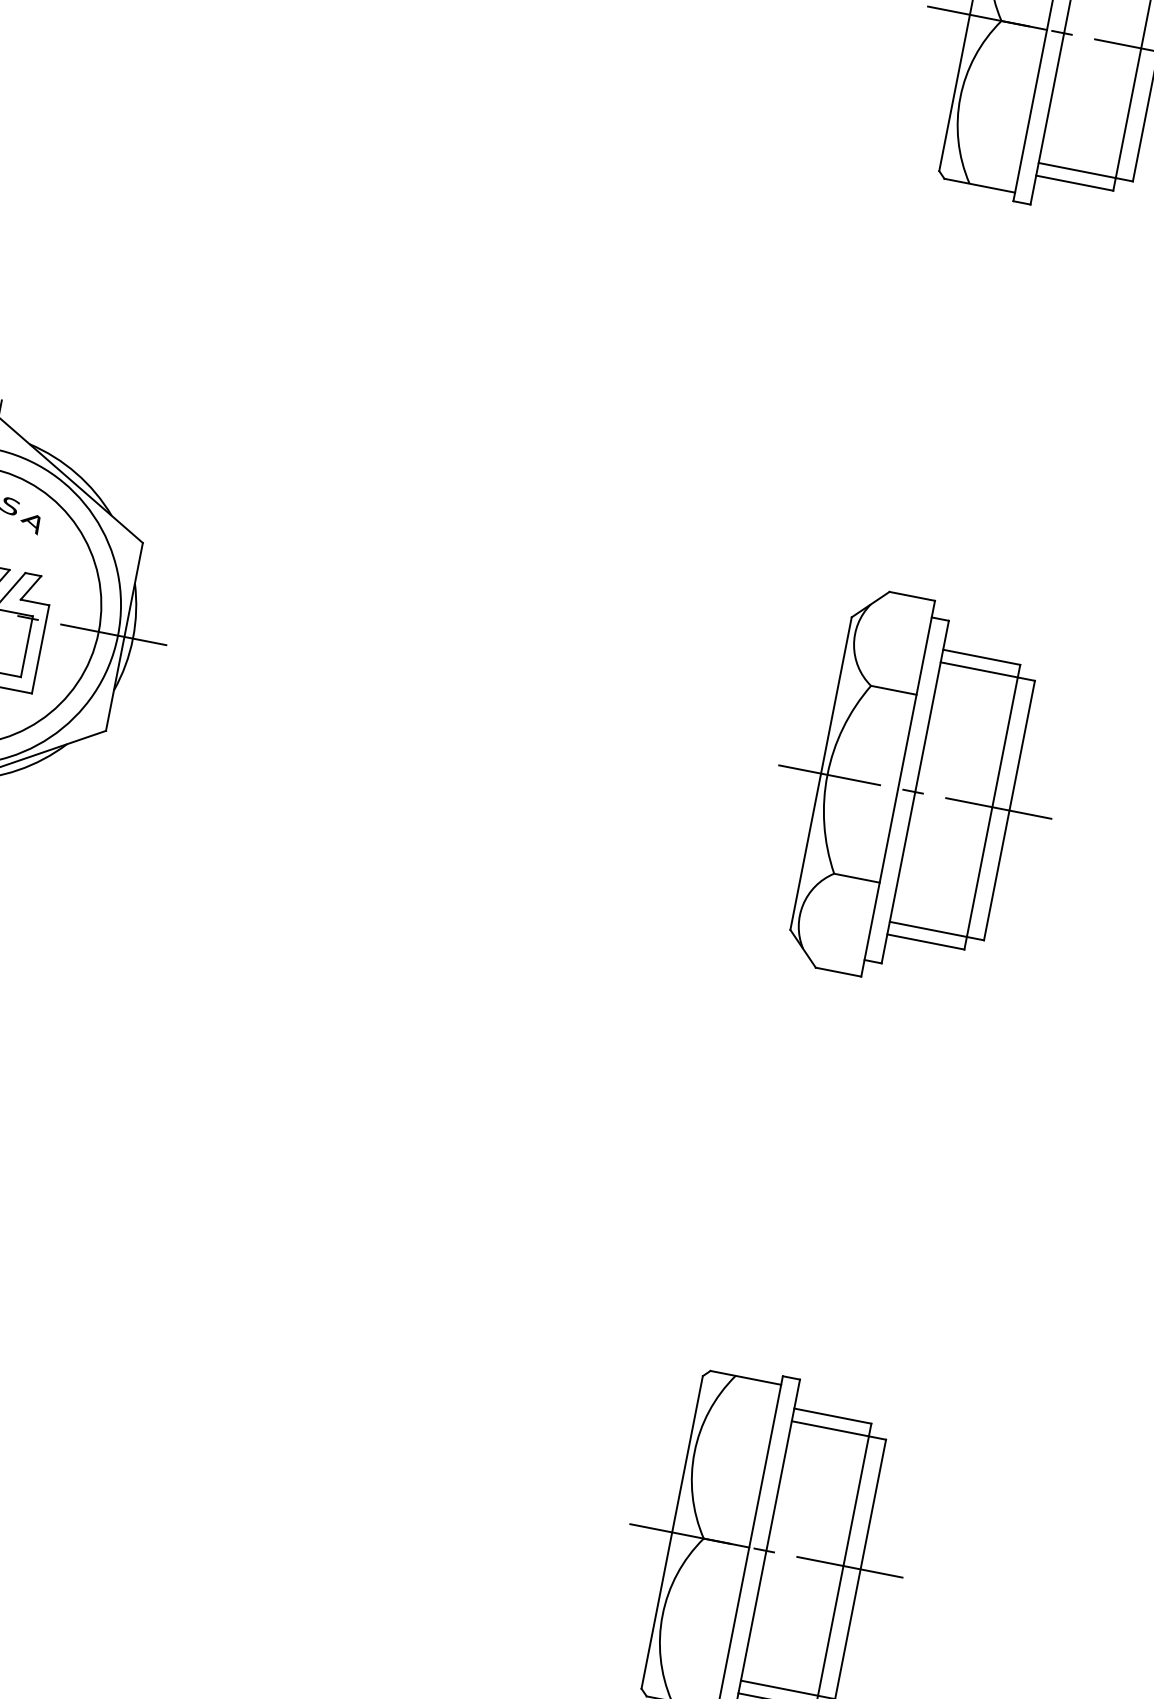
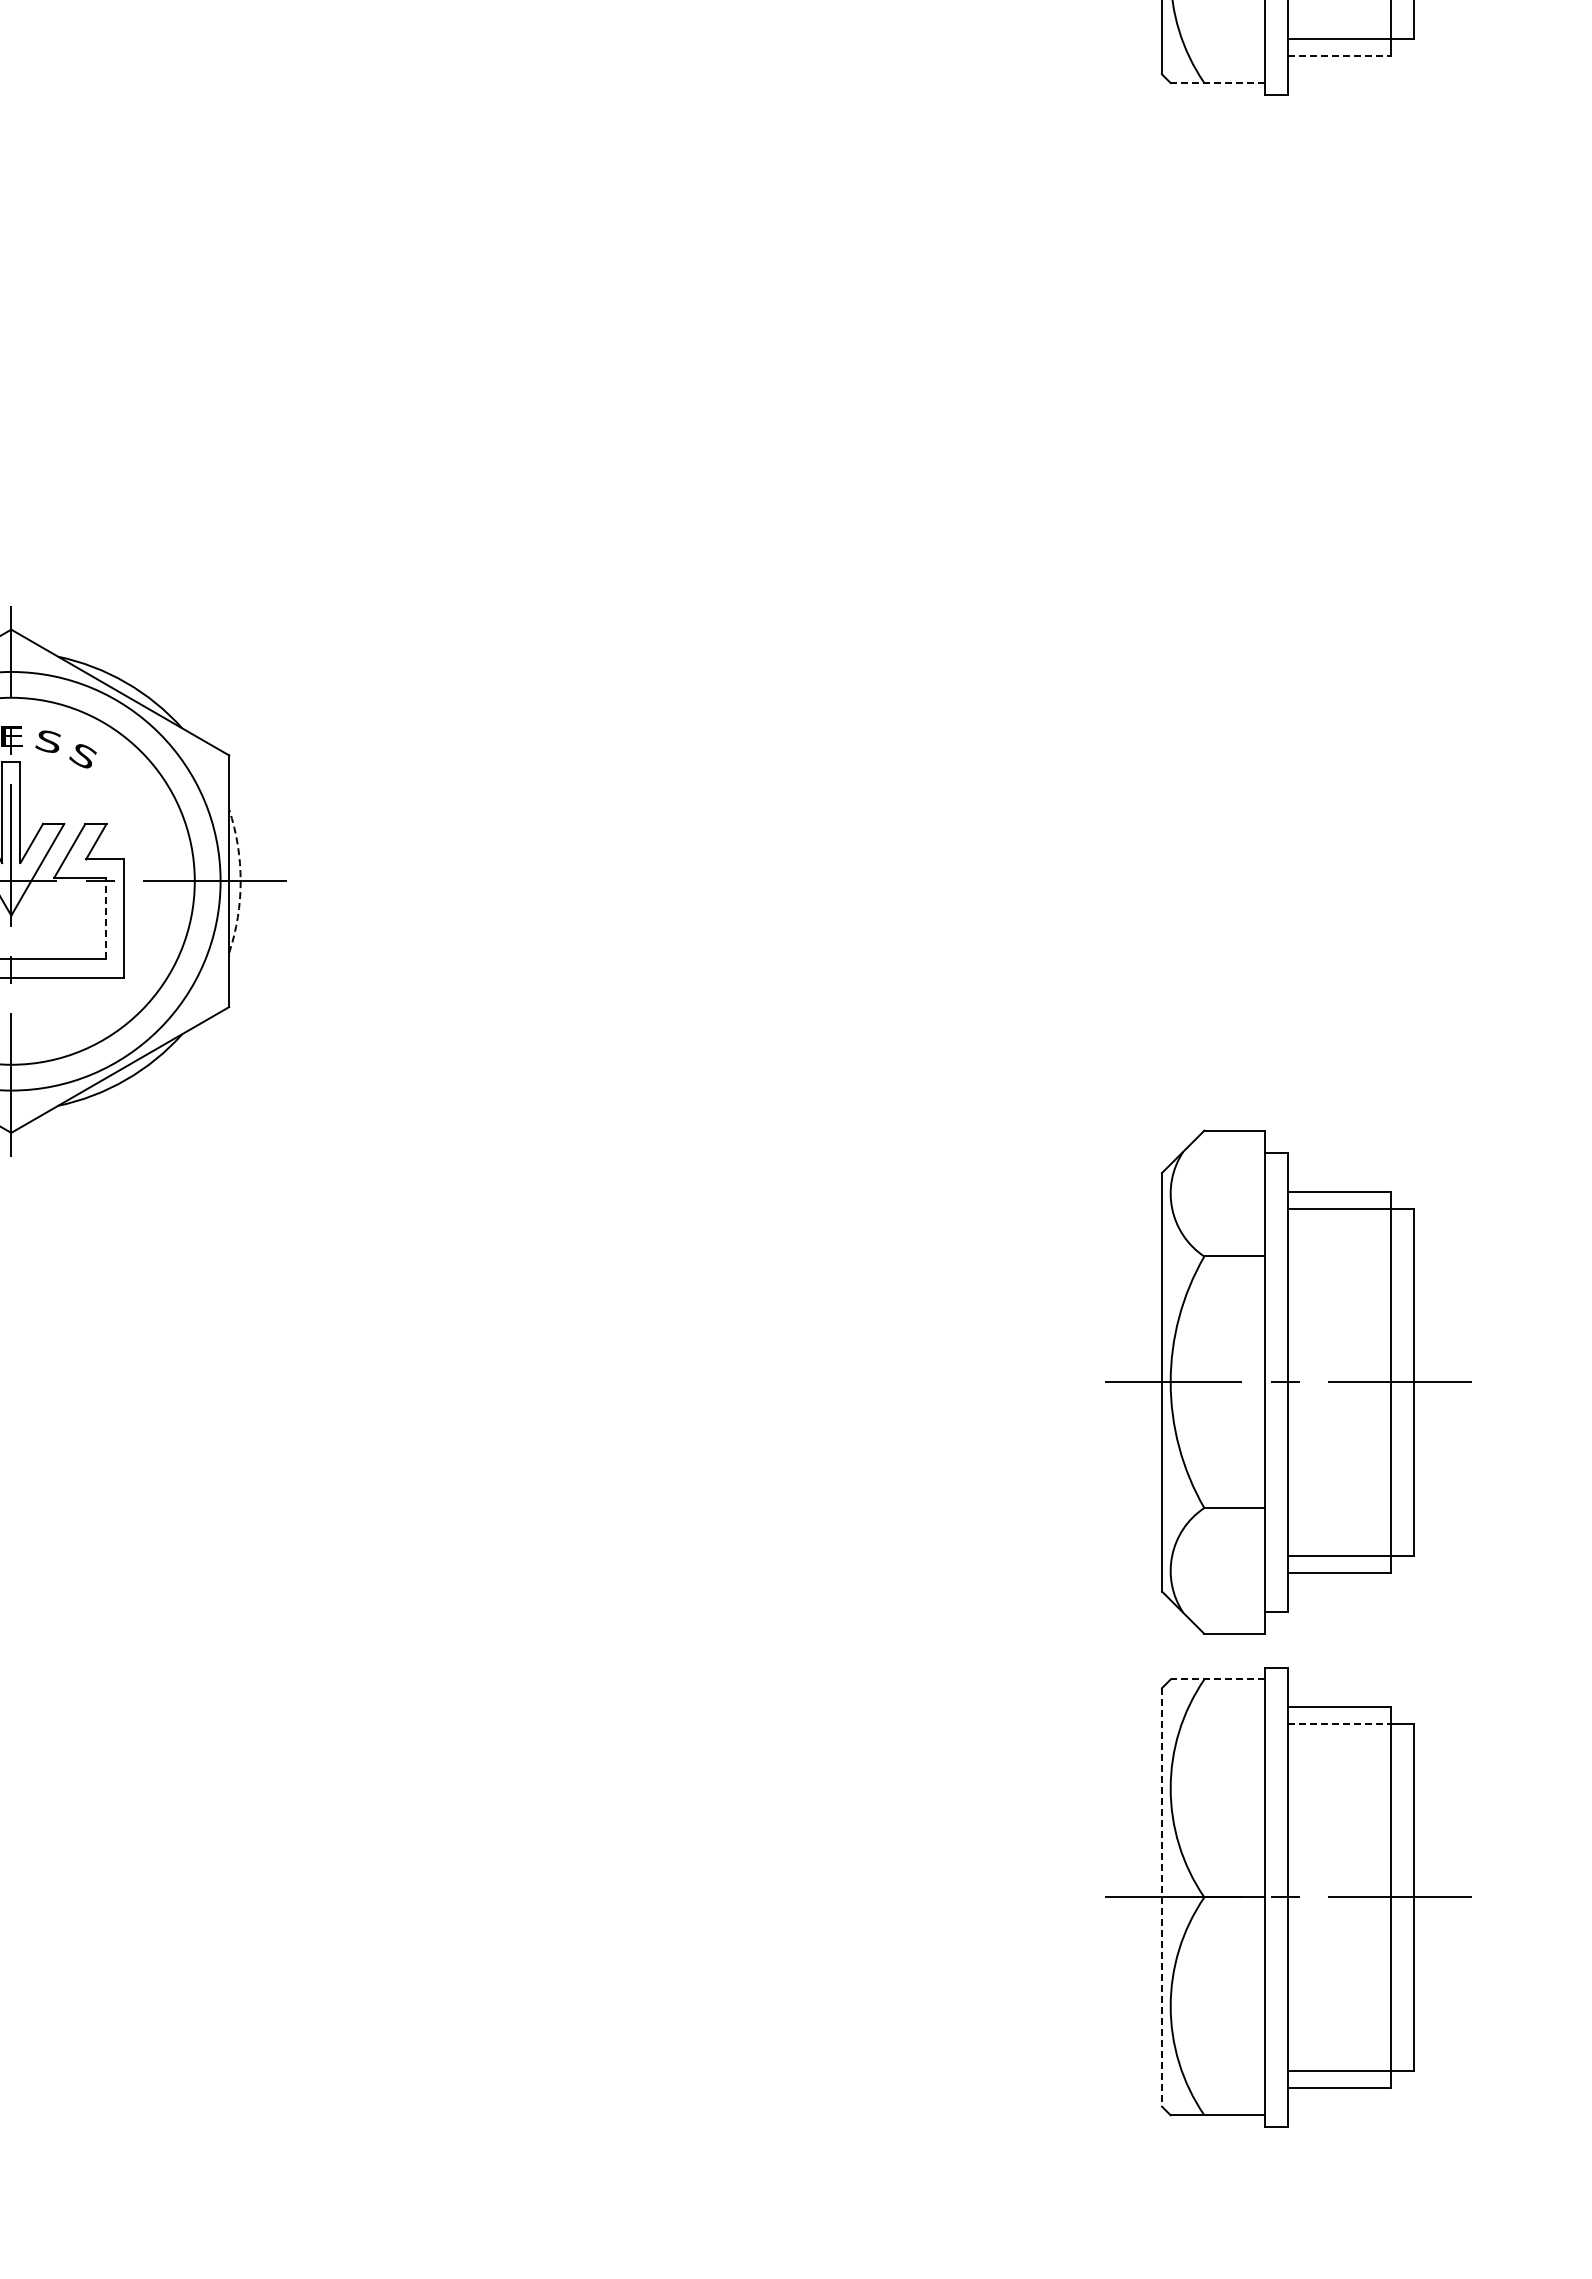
line: (1074, 182) -> (1339, 55), solid -> dashed
line: (979, 185) -> (1217, 83), solid -> dashed
text: (31, 523) -> (80, 758), A -> S
arc: (132, 638) -> (240, 881), solid -> dashed
line: (26, 646) -> (105, 918), solid -> dashed
part: (915, 791) -> (1288, 1381), moved
line: (745, 1377) -> (1217, 1679), solid -> dashed
line: (830, 1428) -> (1339, 1723), solid -> dashed
line: (672, 1532) -> (1162, 1897), solid -> dashed

